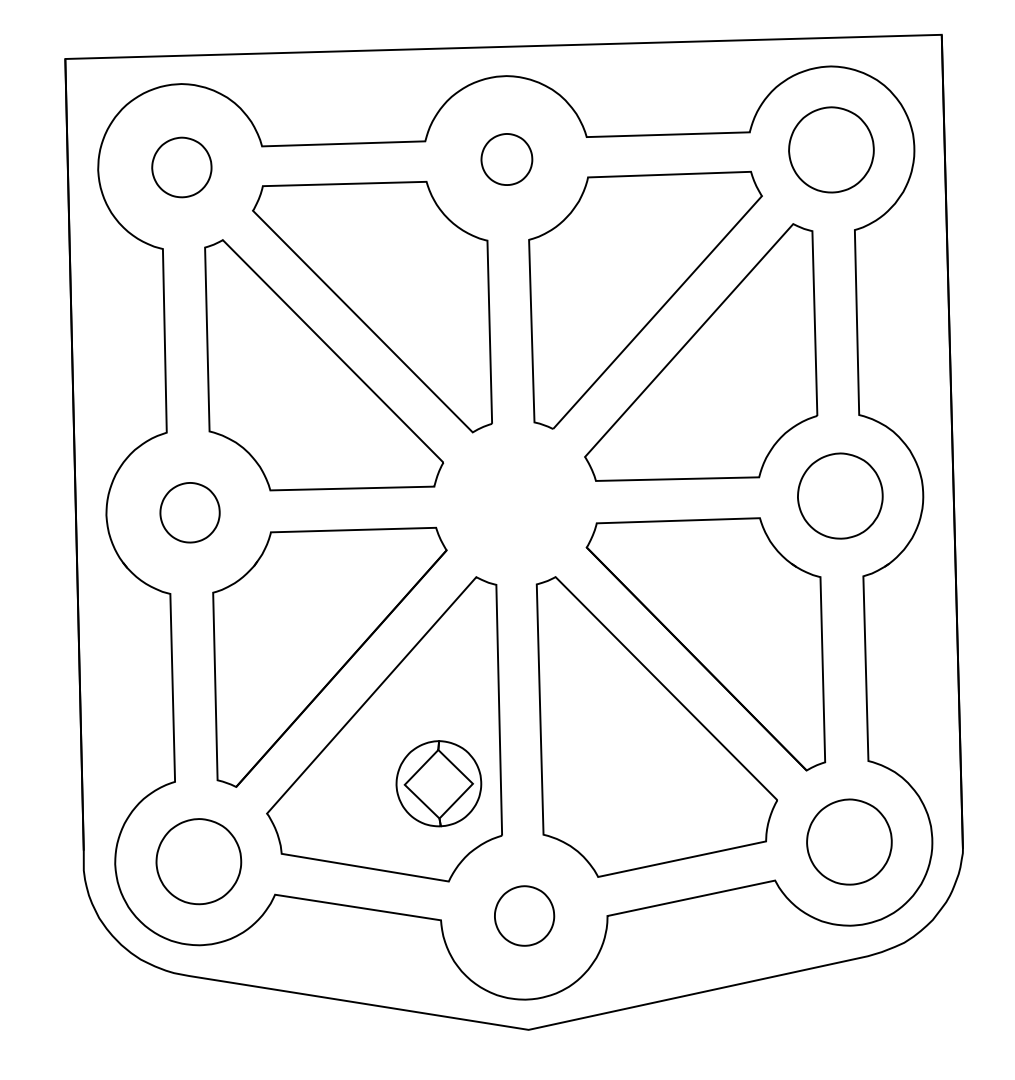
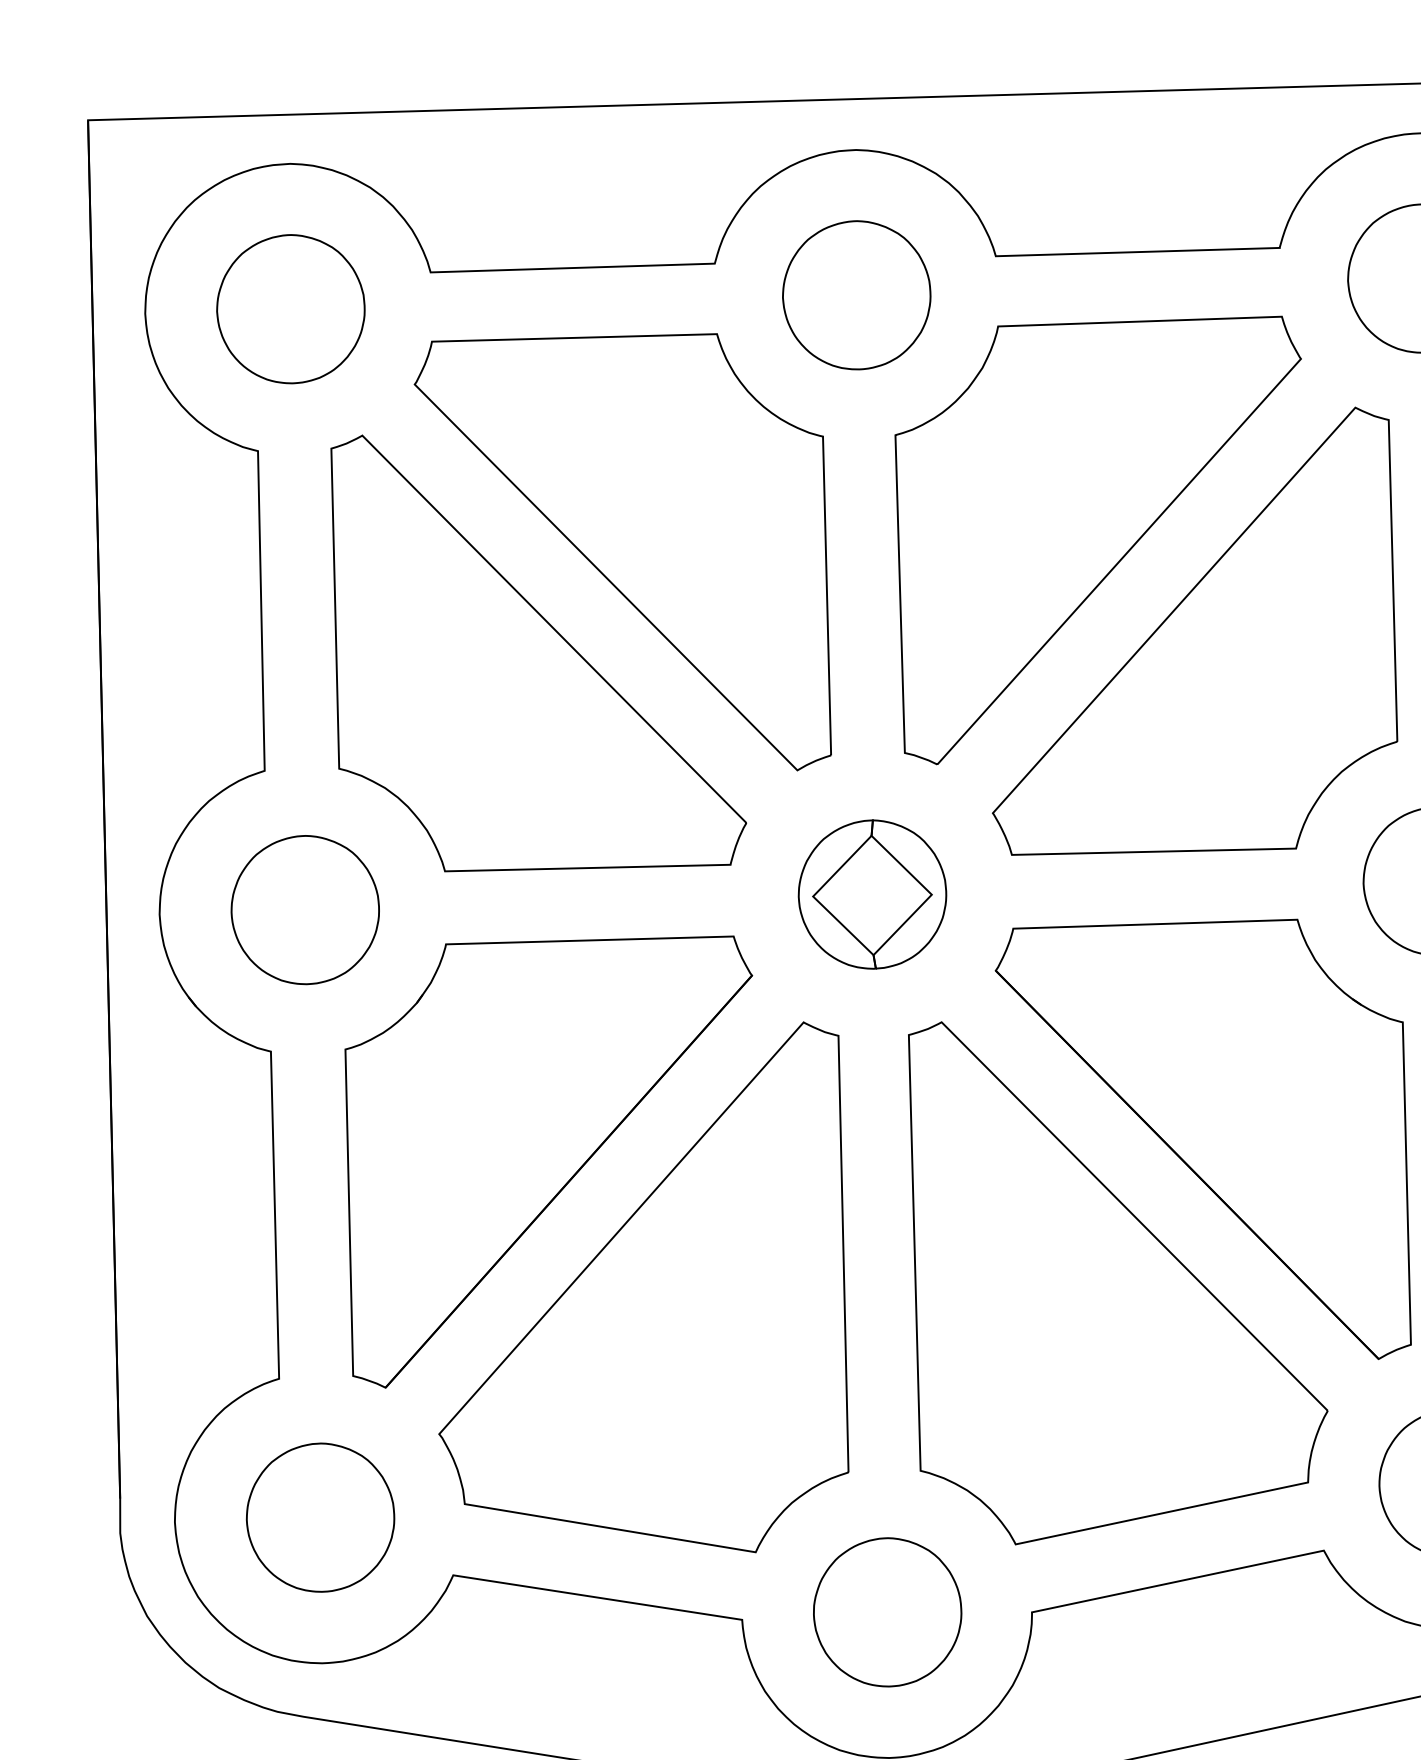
part: (506, 159) -> (856, 295), size x1.67
part: (181, 167) -> (290, 309), size x1.43
part: (189, 512) -> (304, 909), size x1.43
part: (438, 783) -> (871, 894), moved
part: (524, 915) -> (887, 1611), size x1.43

